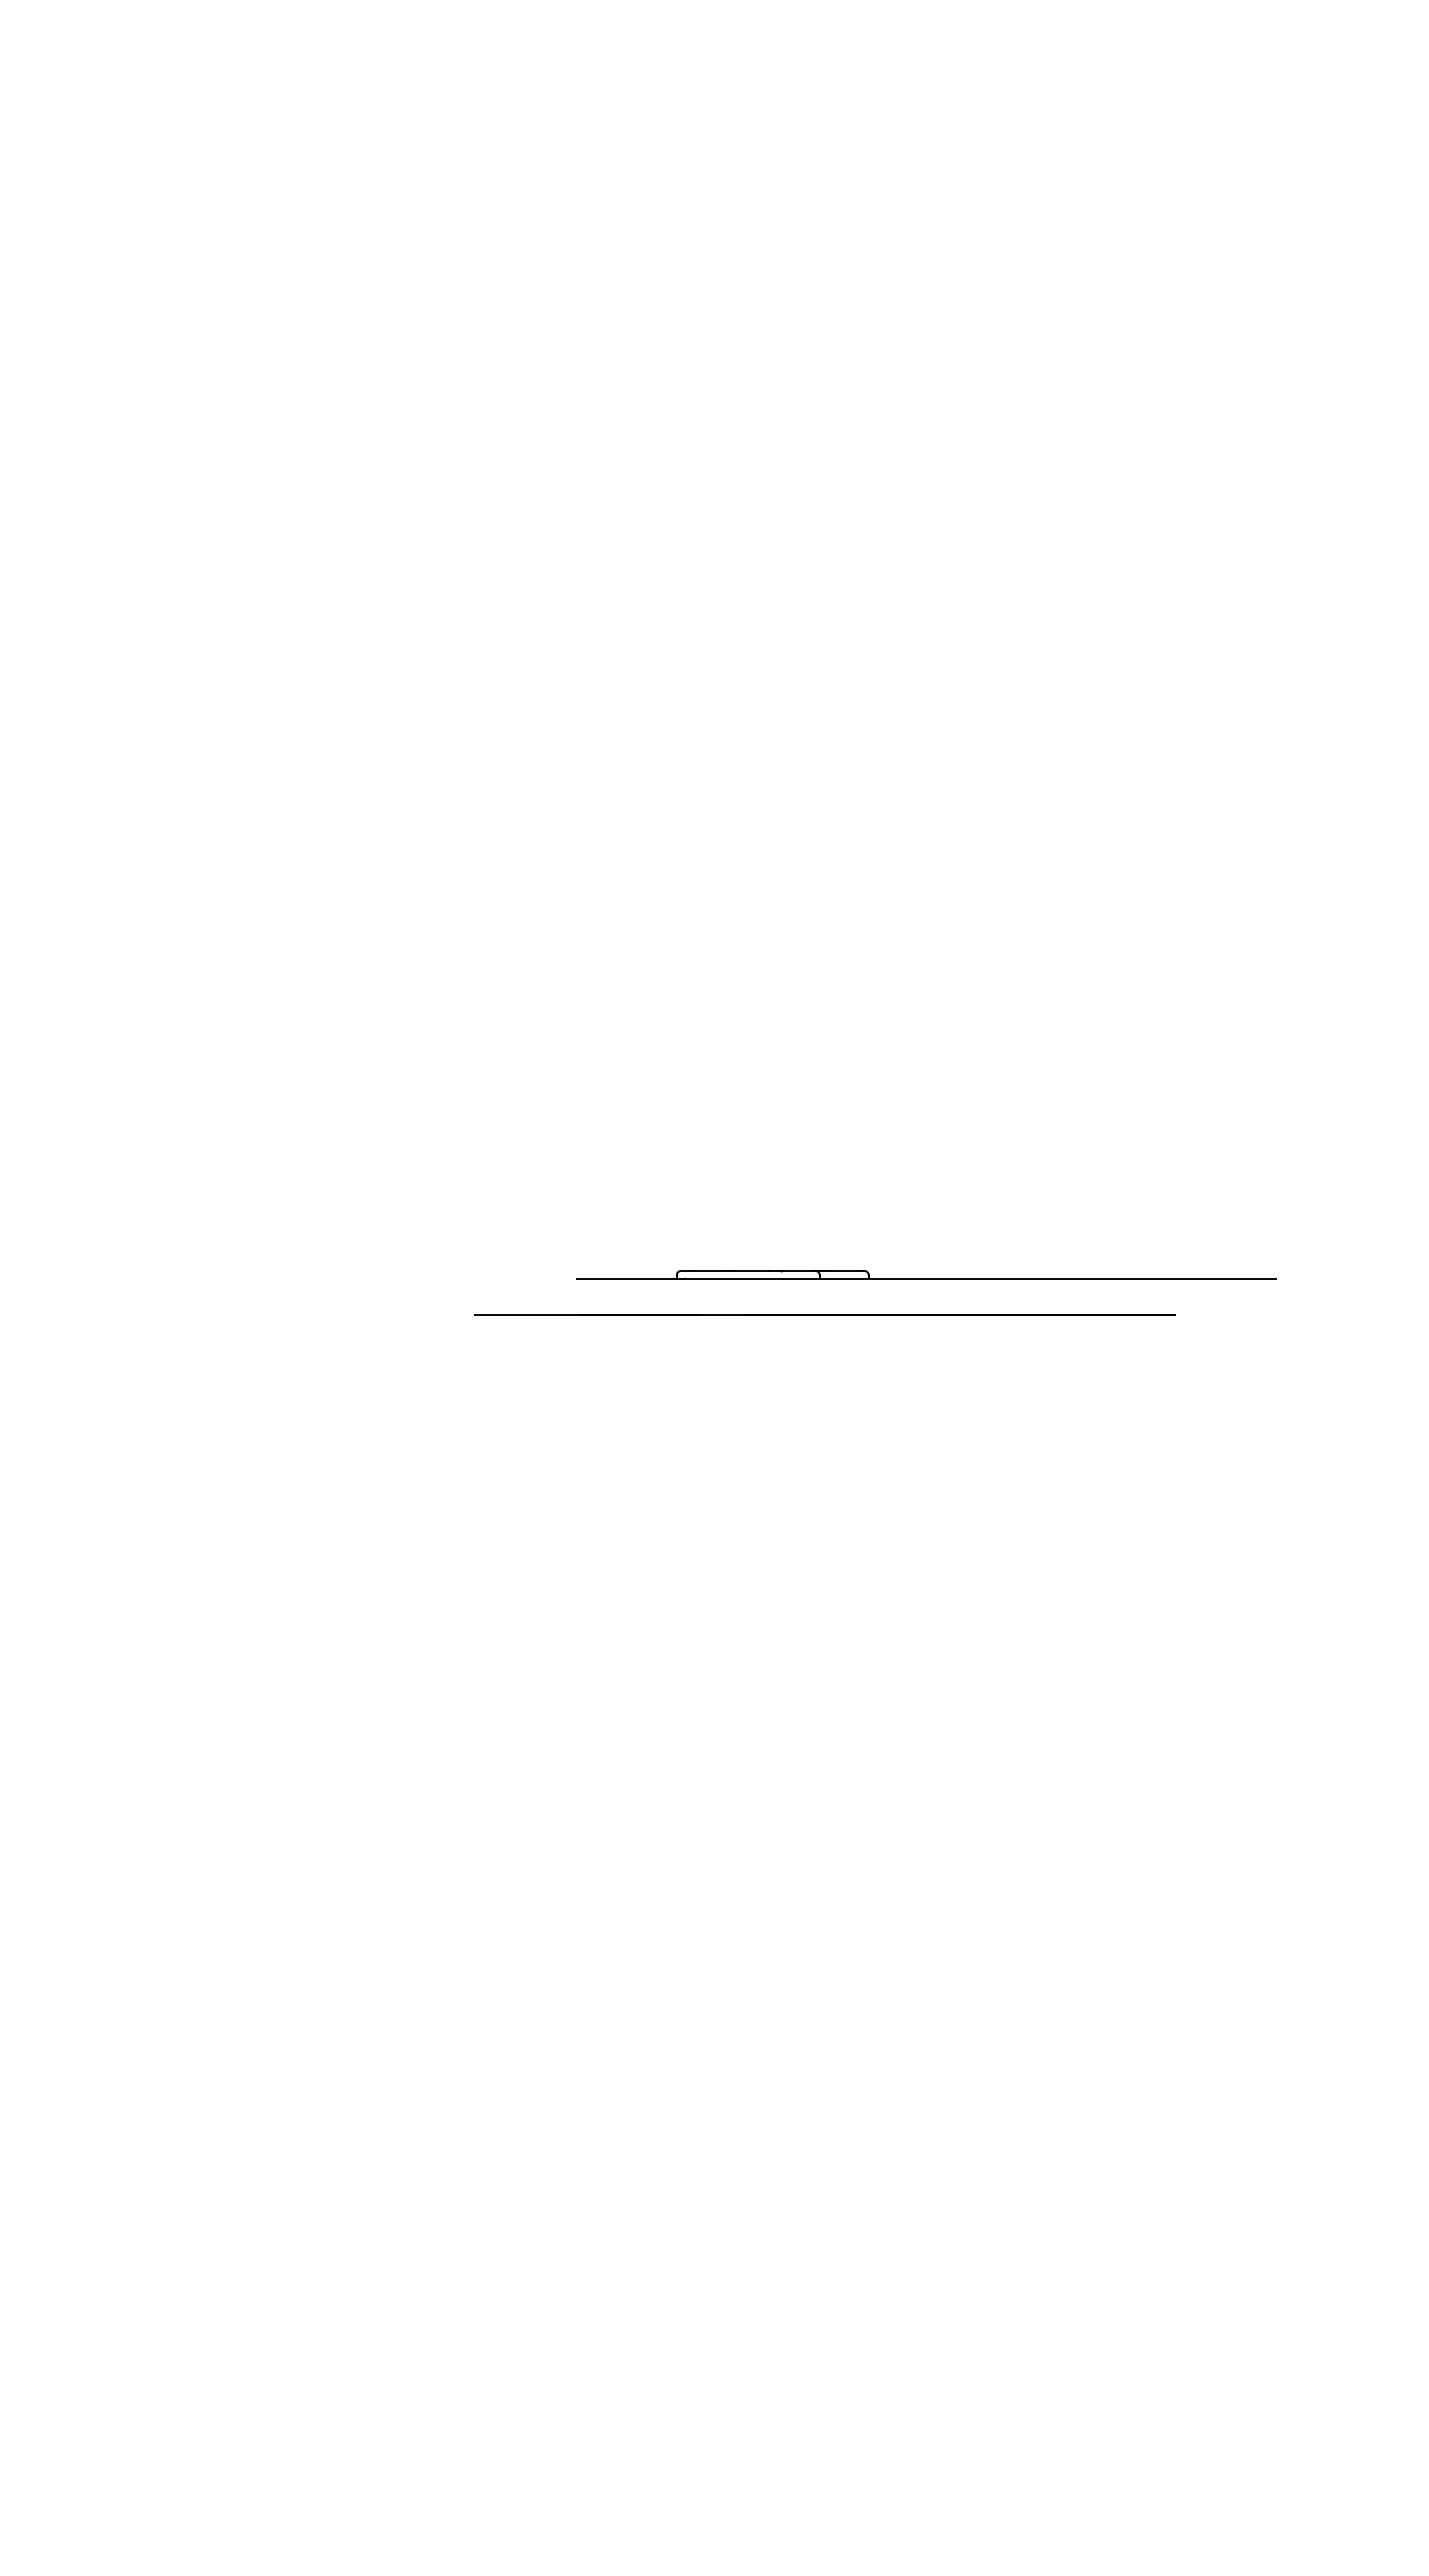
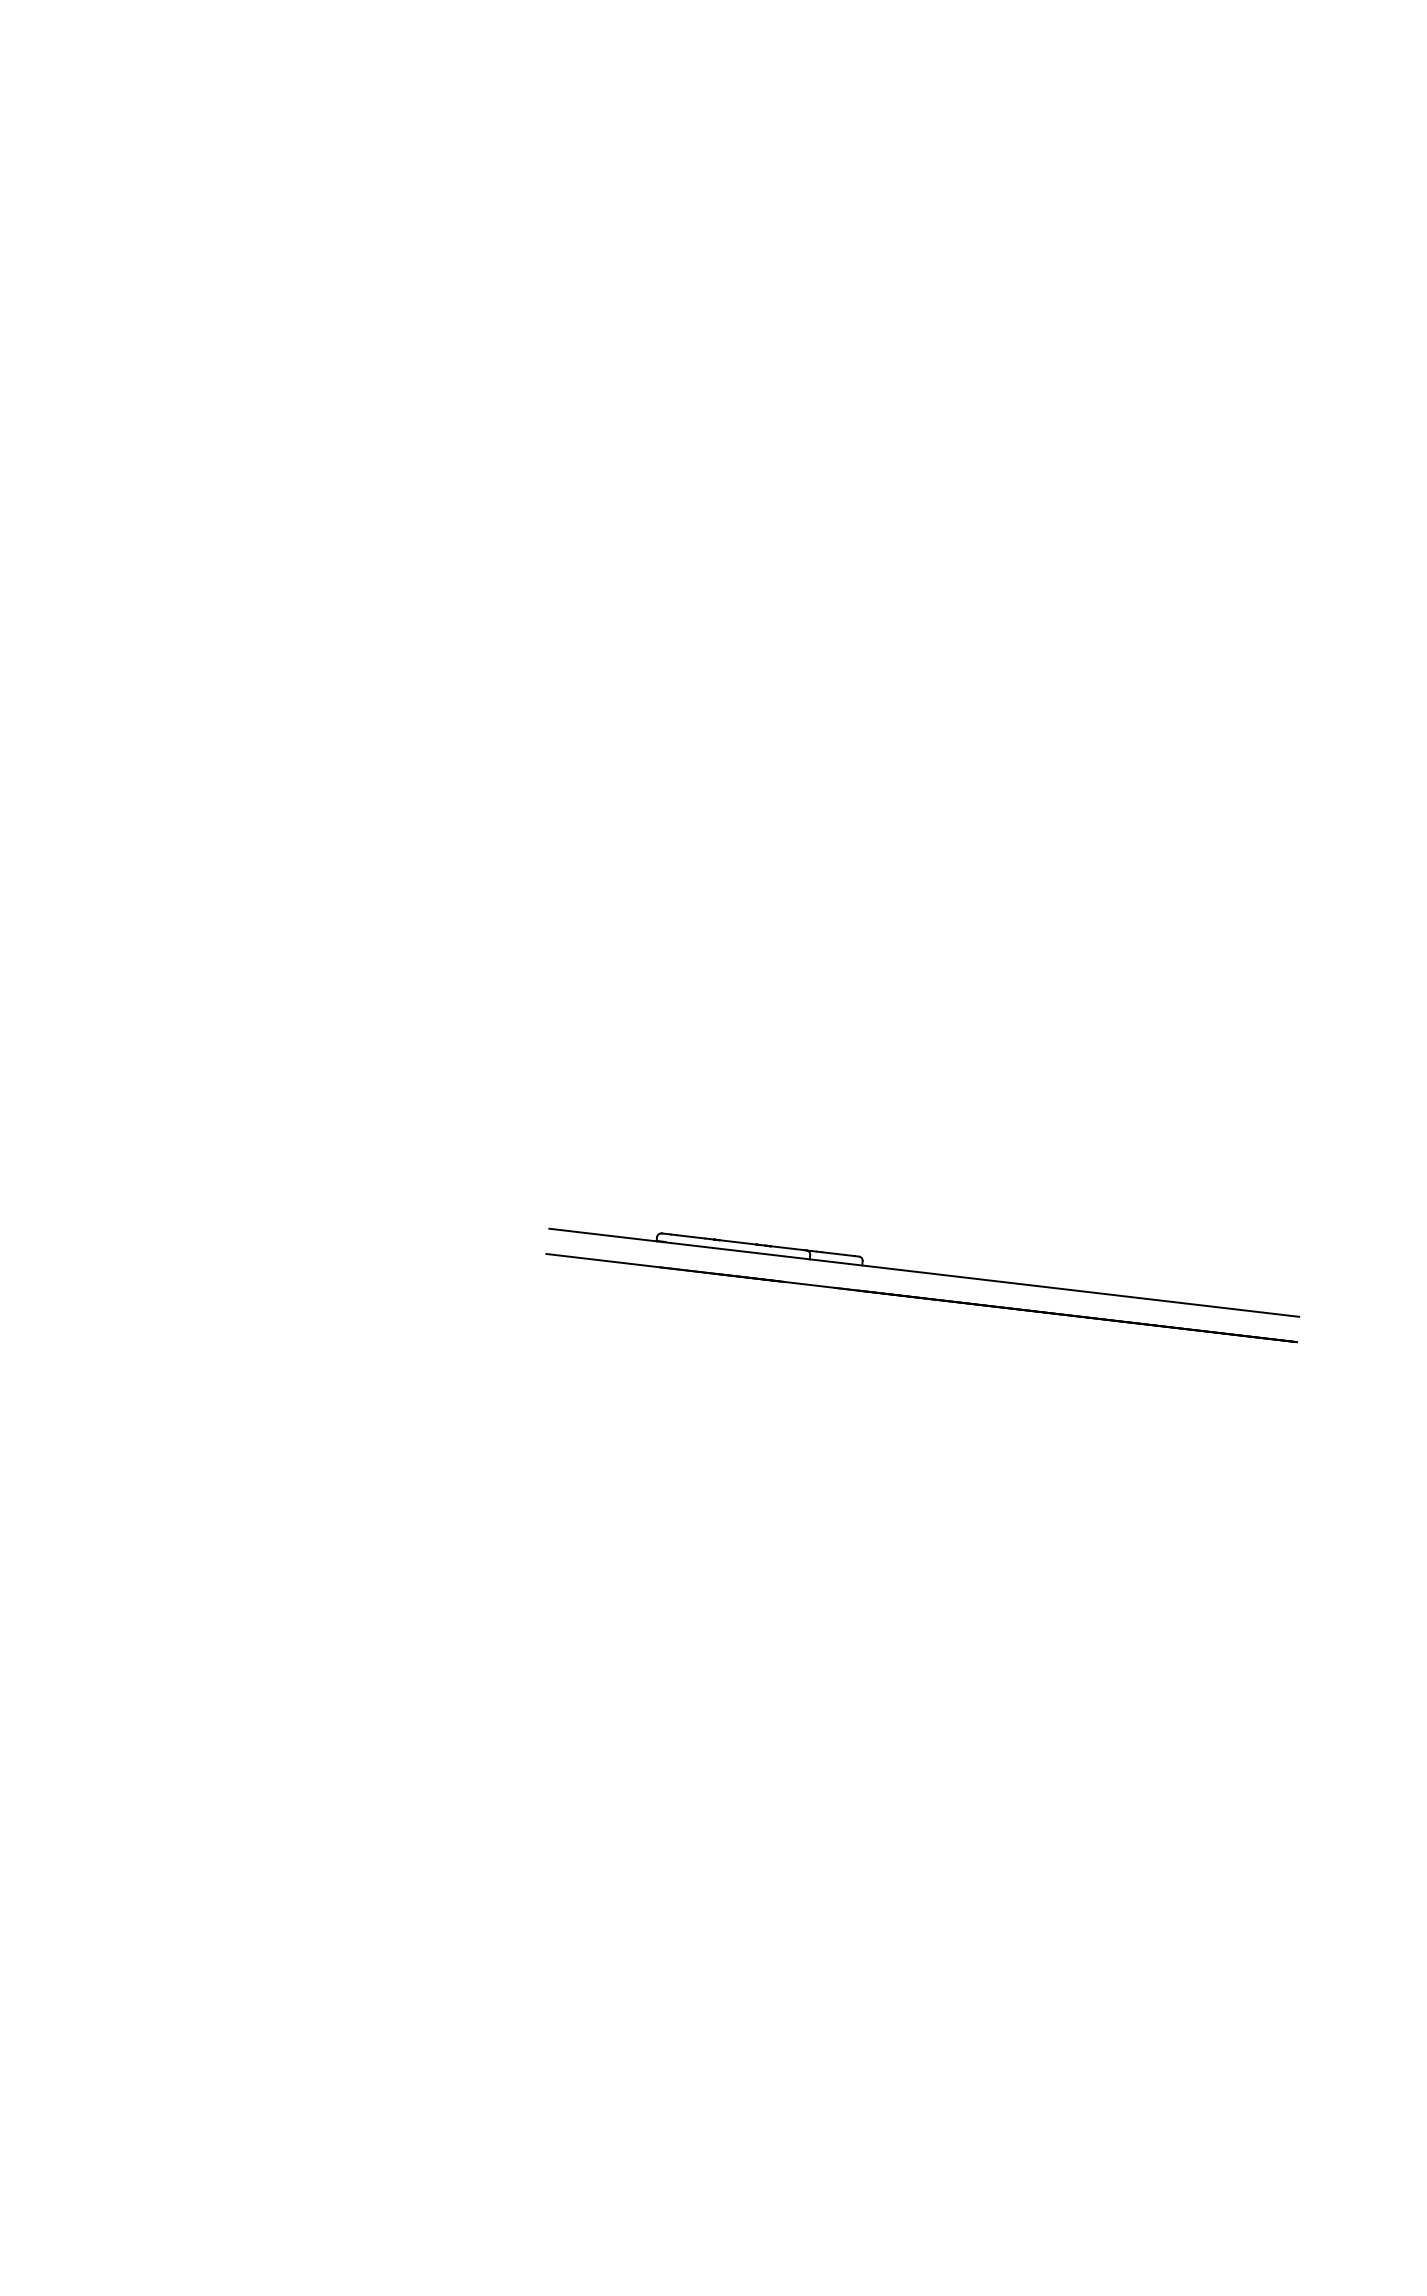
part: (926, 1274) -> (924, 1268), moved

